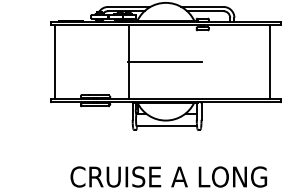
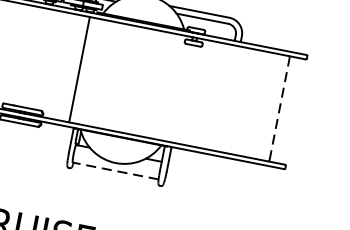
line: (269, 61) -> (279, 108), solid -> dashed
line: (164, 62) -> (130, 80), removed
line: (166, 125) -> (115, 170), solid -> dashed

